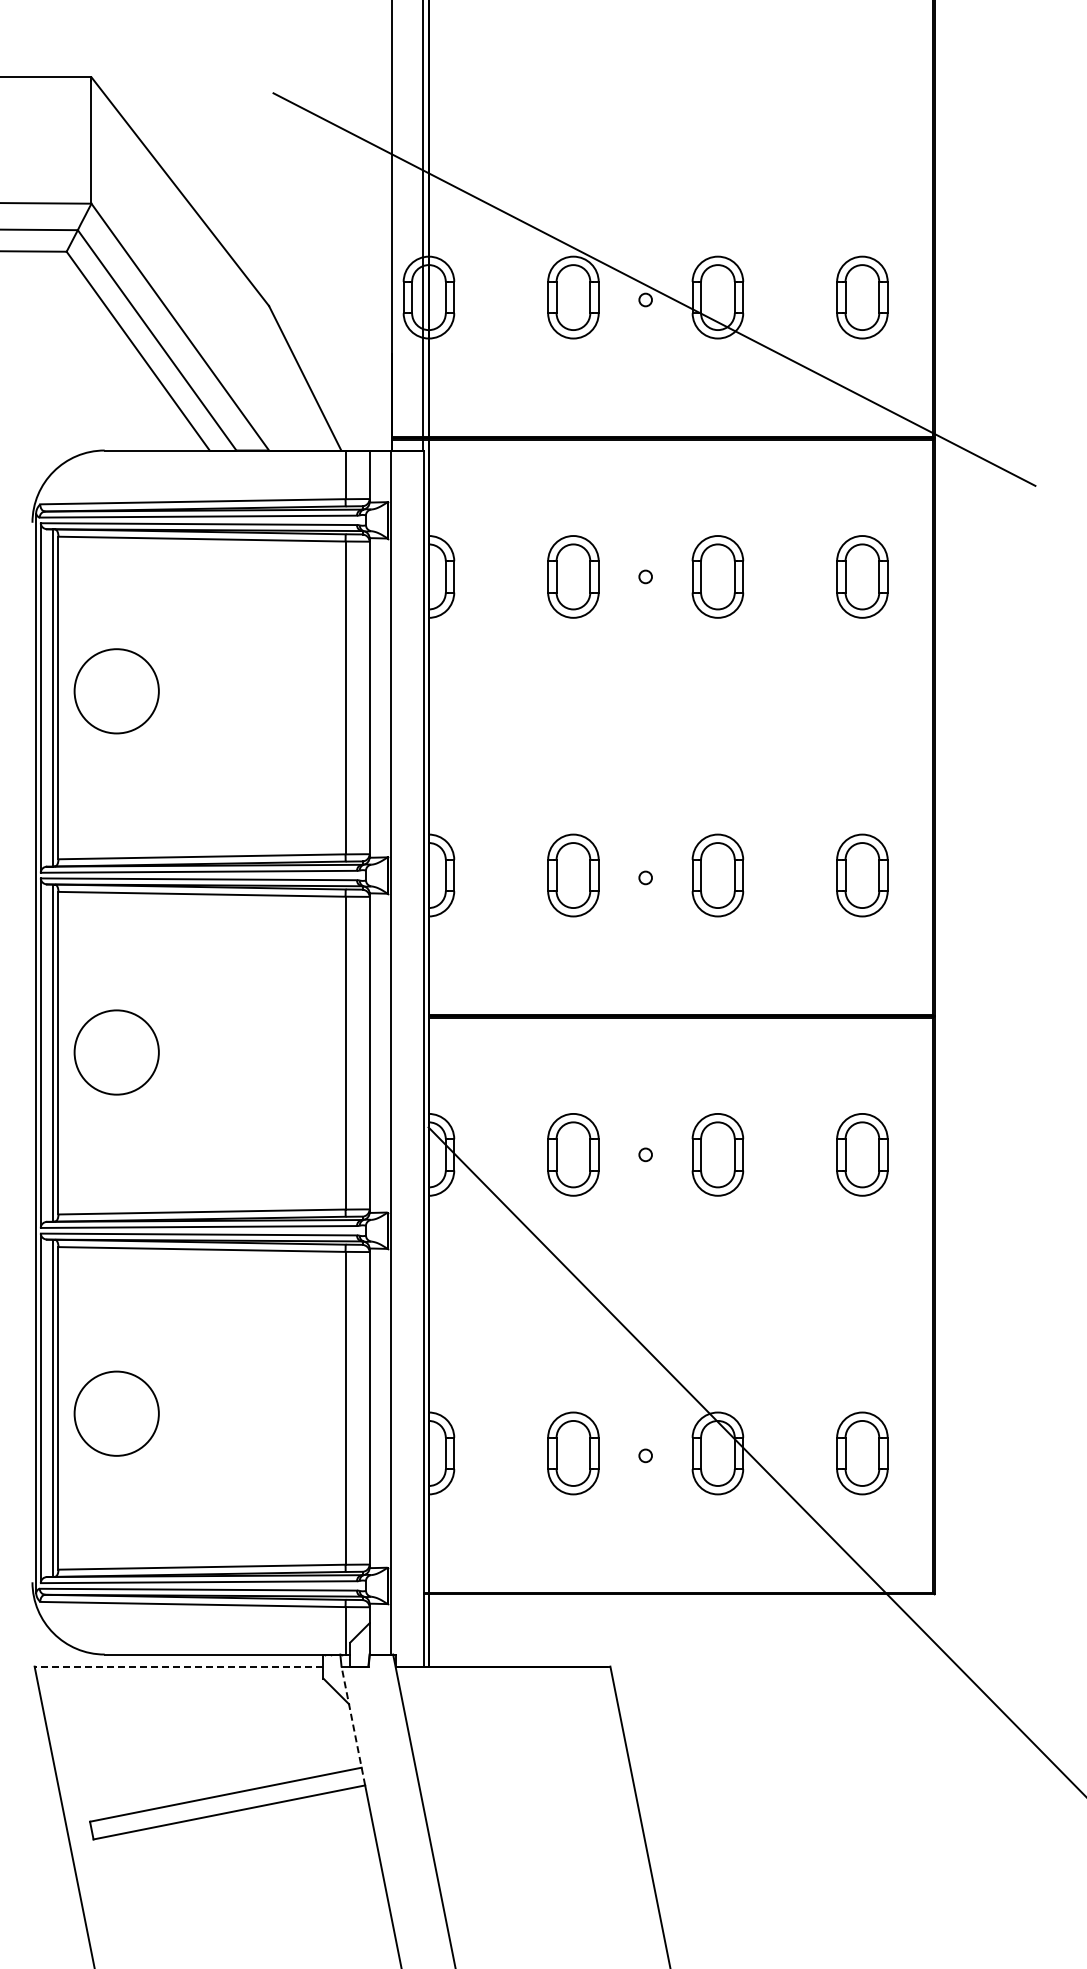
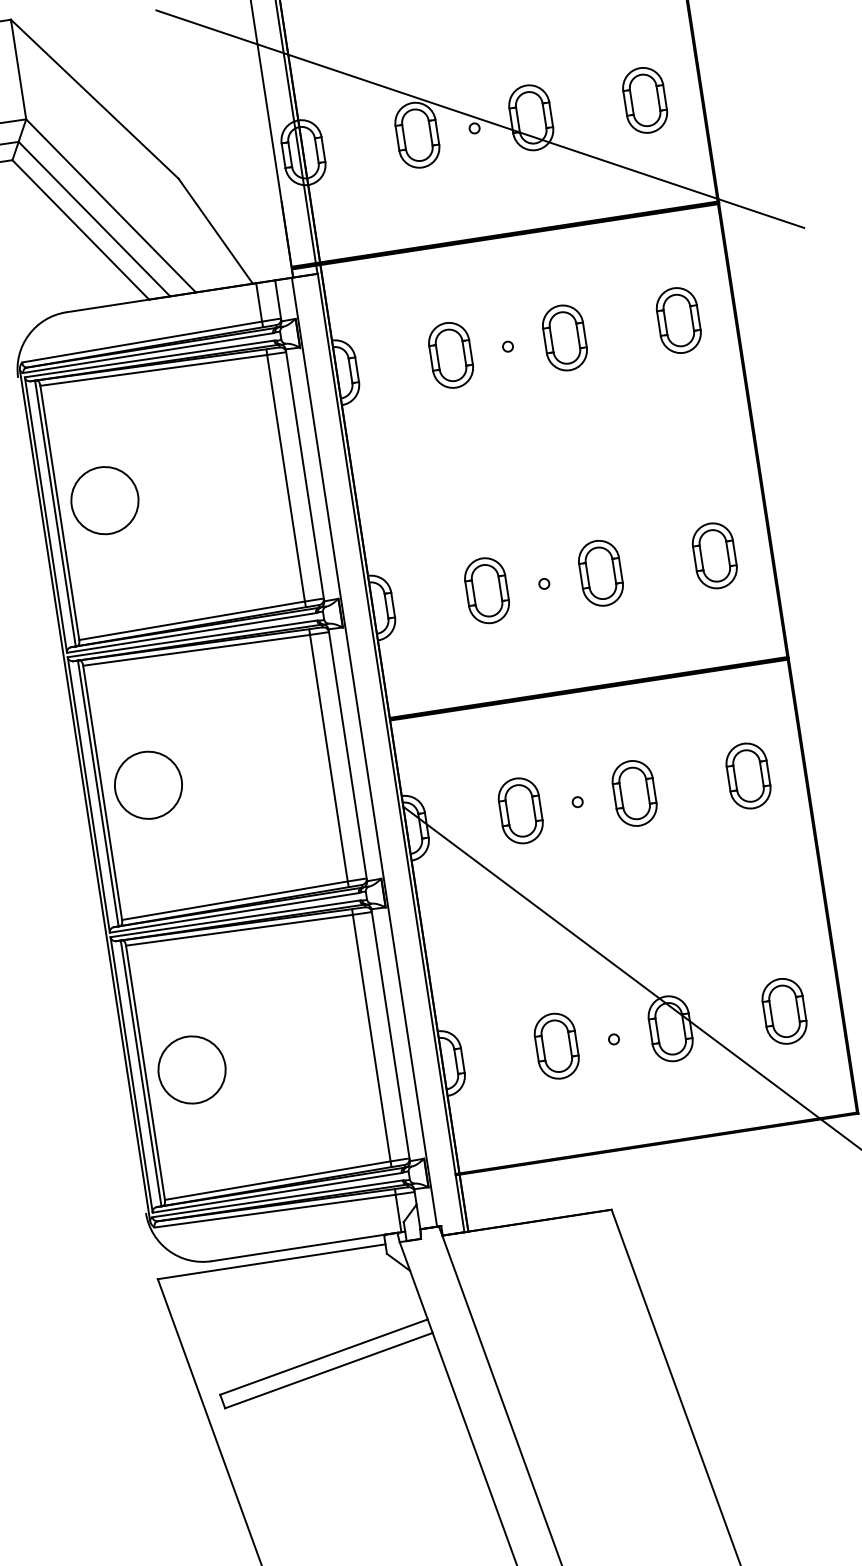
line: (178, 1666) -> (271, 1261), dashed -> solid
line: (353, 1726) -> (416, 1287), dashed -> solid

